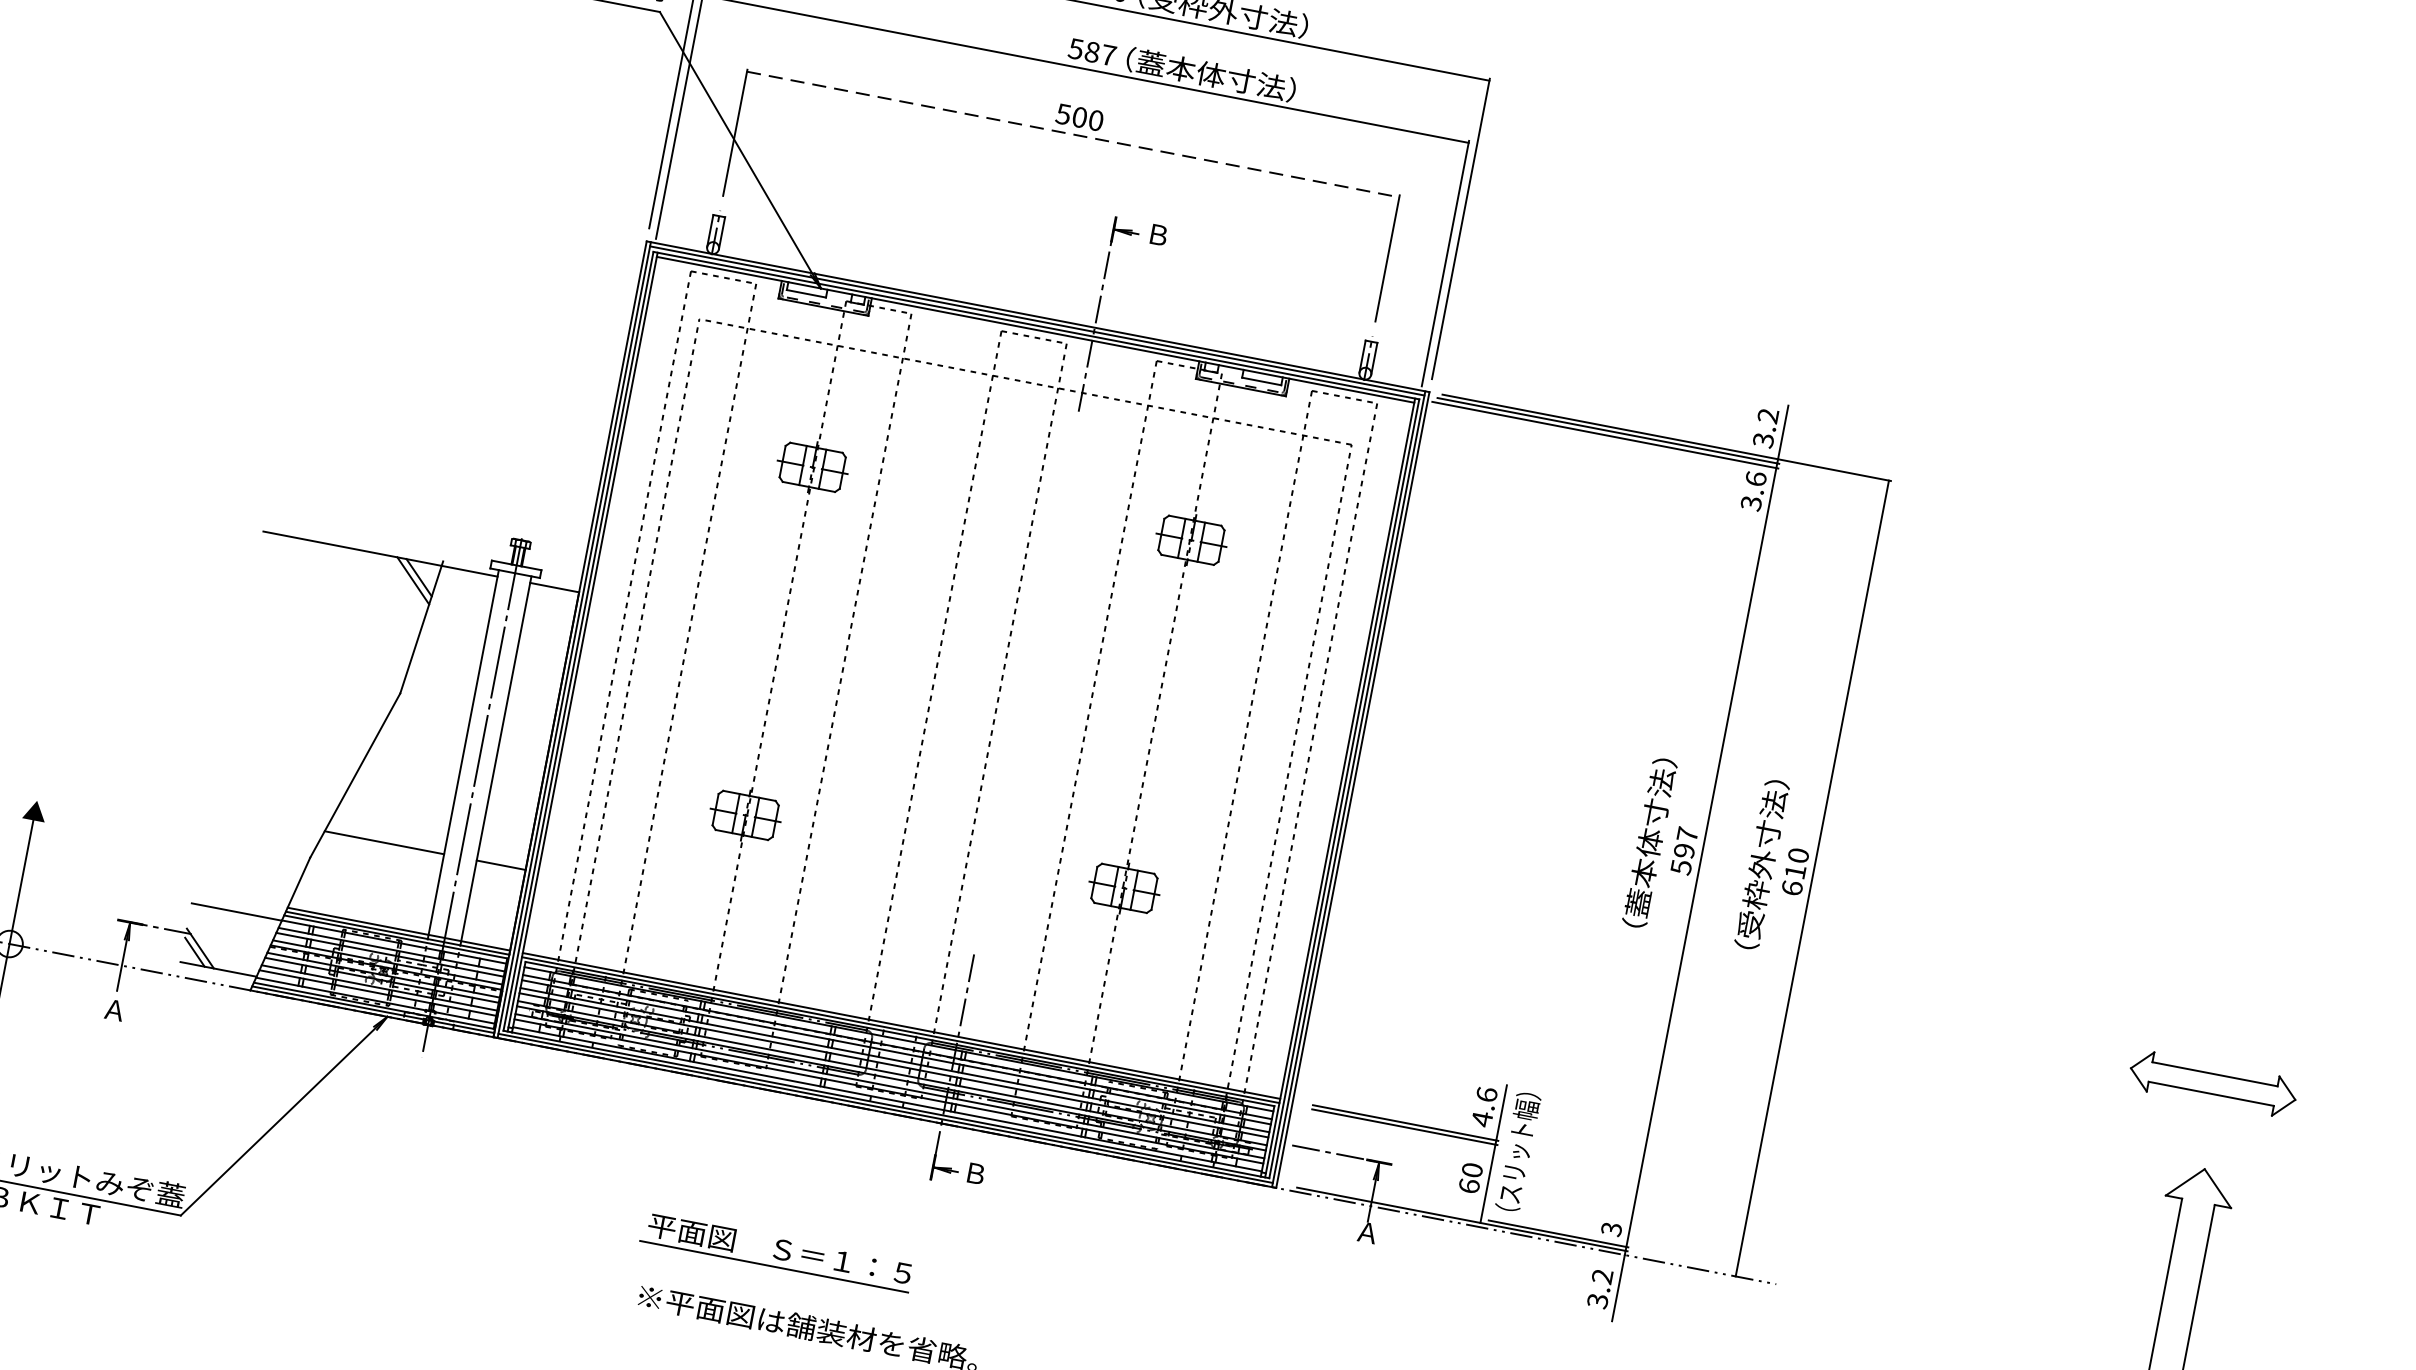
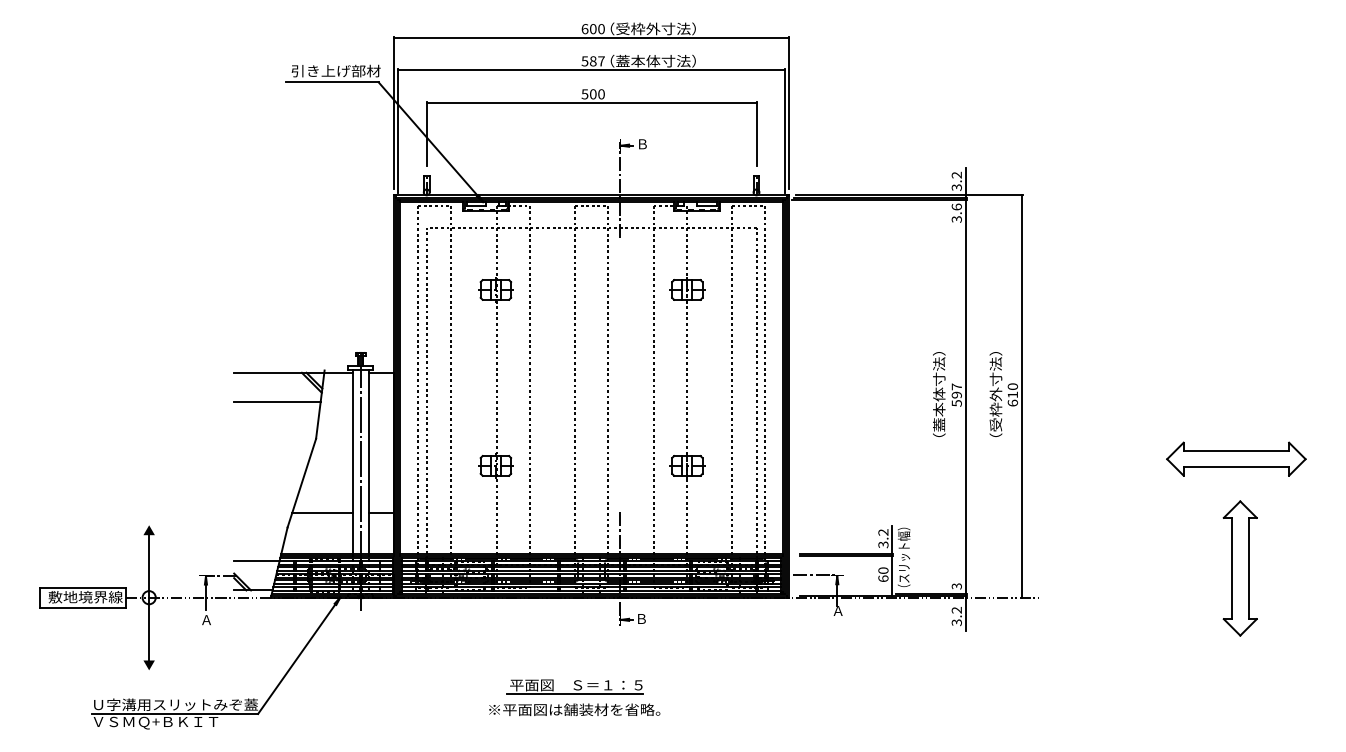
line: (1072, 134) -> (591, 103), dashed -> solid
line: (337, 606) -> (277, 402), added
part: (2213, 1082) -> (1236, 458), size x1.67
text: (1484, 1106) -> (883, 538), 4.6 -> 3.2
part: (775, 1251) -> (574, 686), moved

